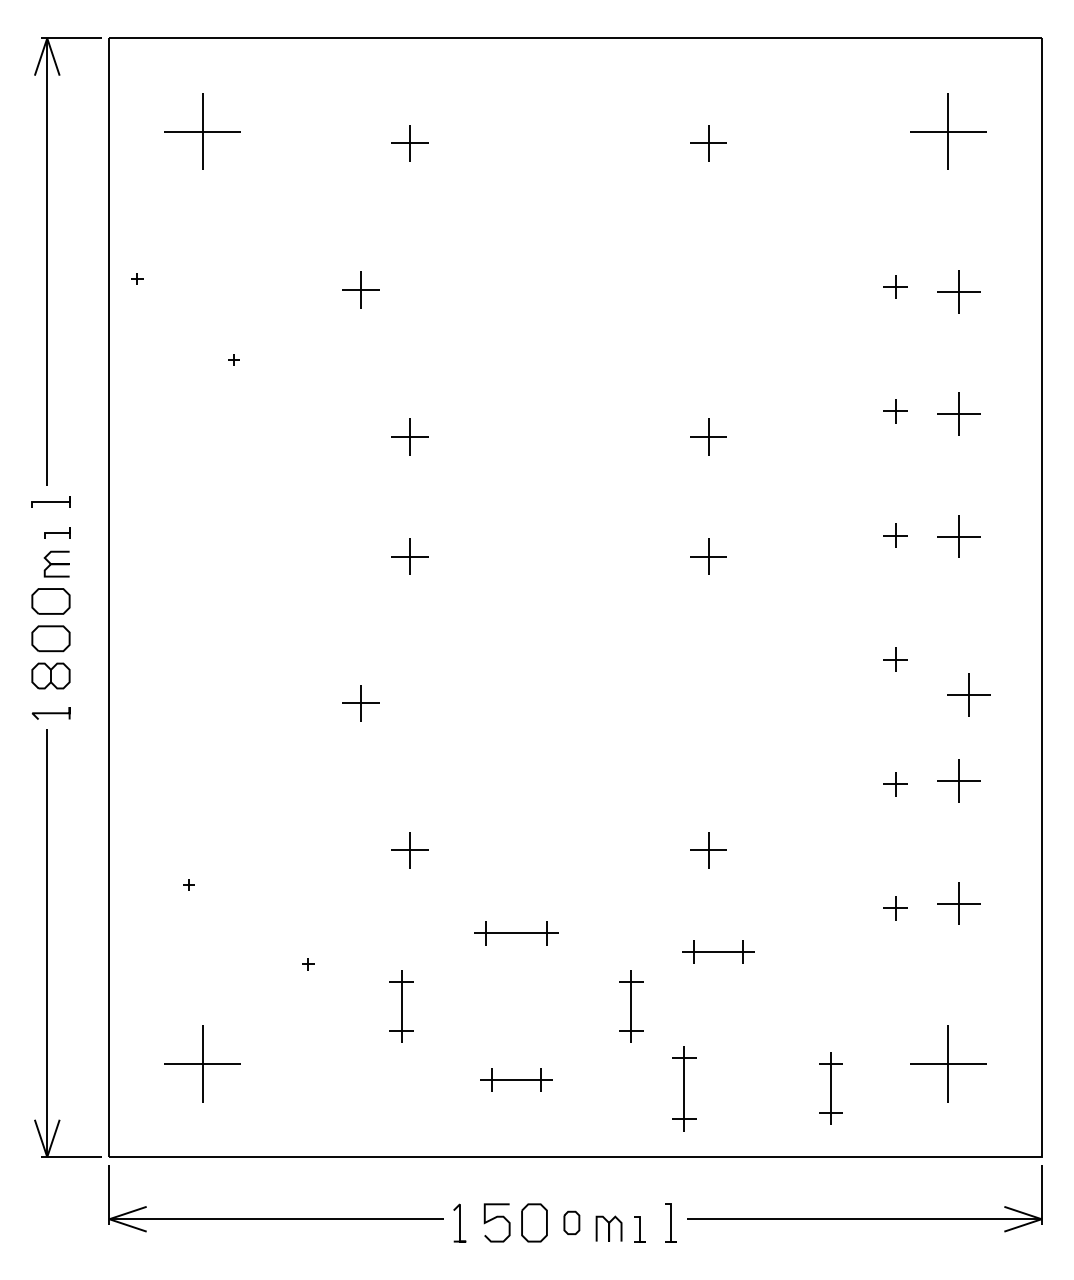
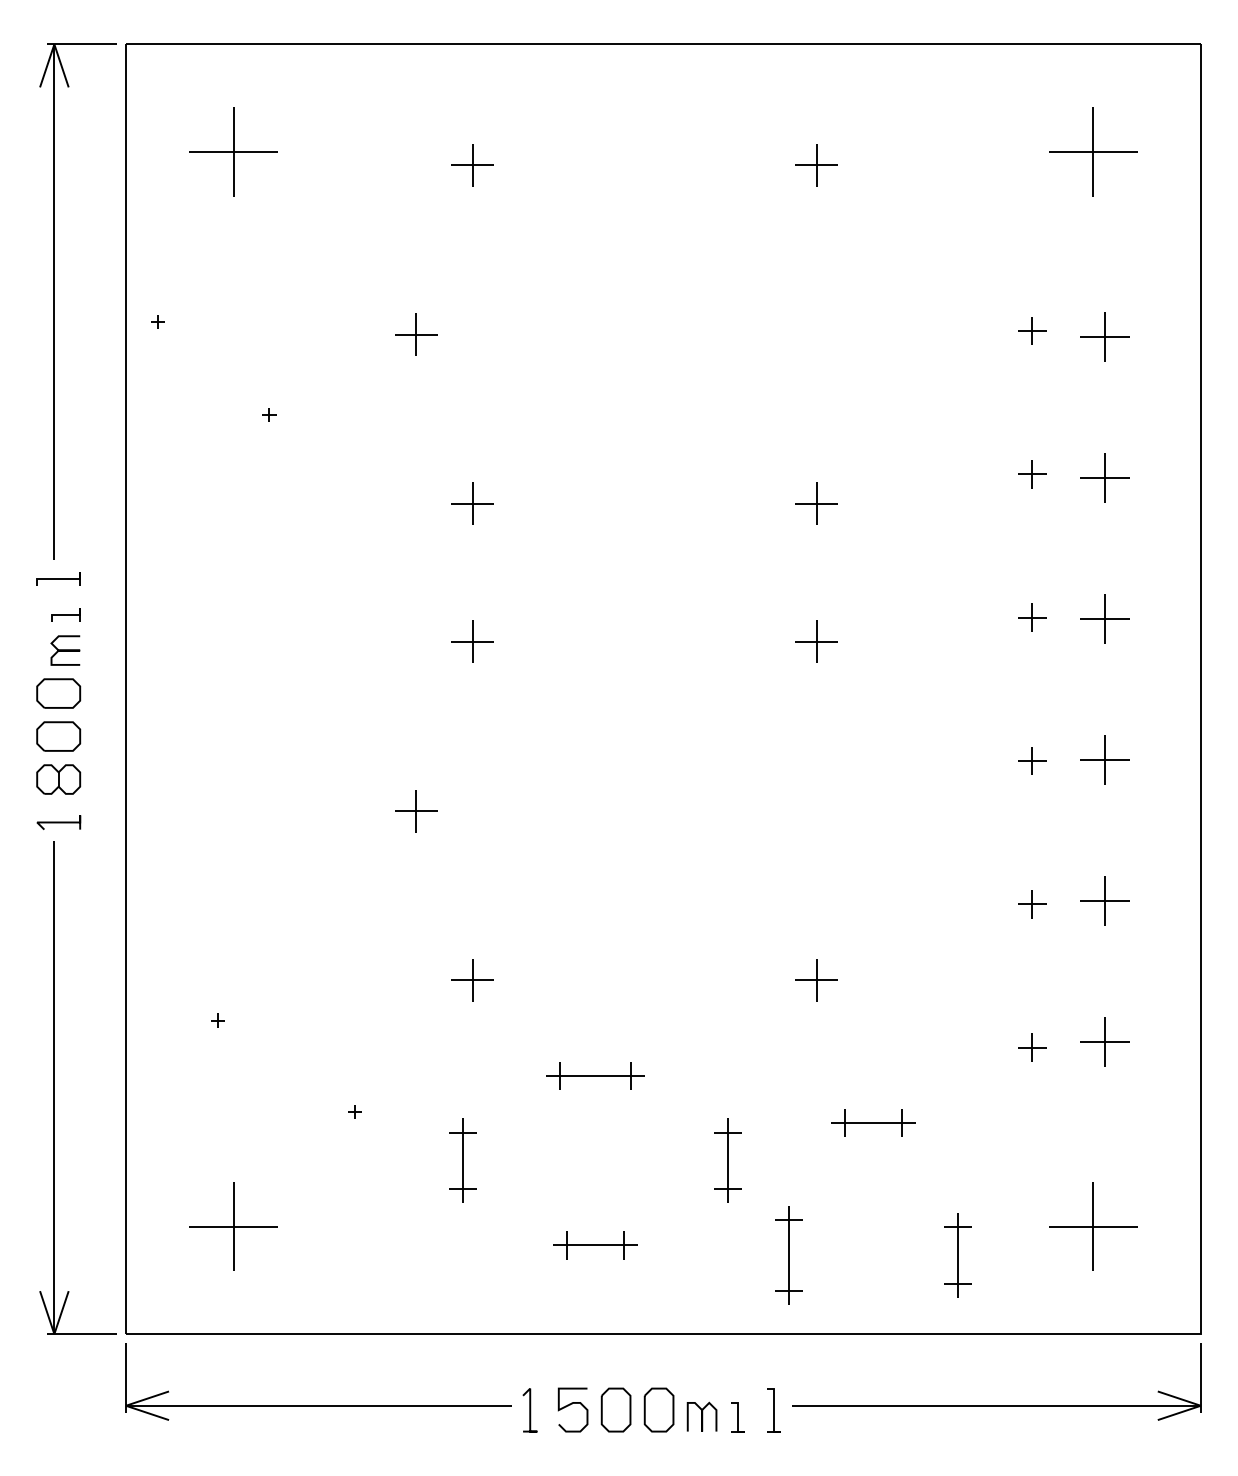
part: (968, 694) -> (1104, 759), moved
part: (718, 951) -> (873, 1122), moved
part: (571, 1222) -> (658, 1409), size x1.67

